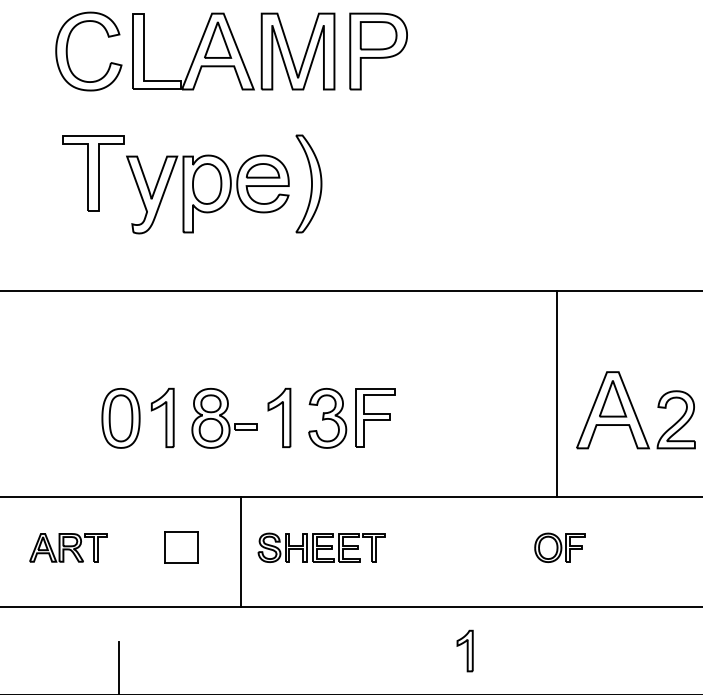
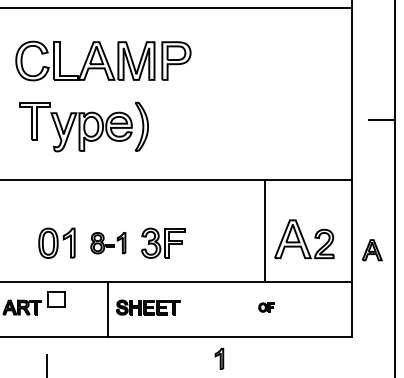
part: (241, 416) -> (108, 242), size x0.7
part: (181, 547) -> (56, 299), moved
part: (559, 547) -> (266, 307), size x0.6

